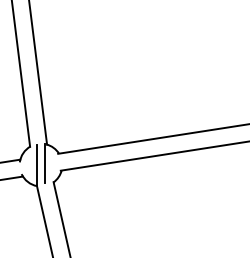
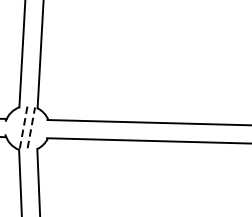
line: (44, 163) -> (31, 127), solid -> dashed
line: (37, 165) -> (23, 128), solid -> dashed

